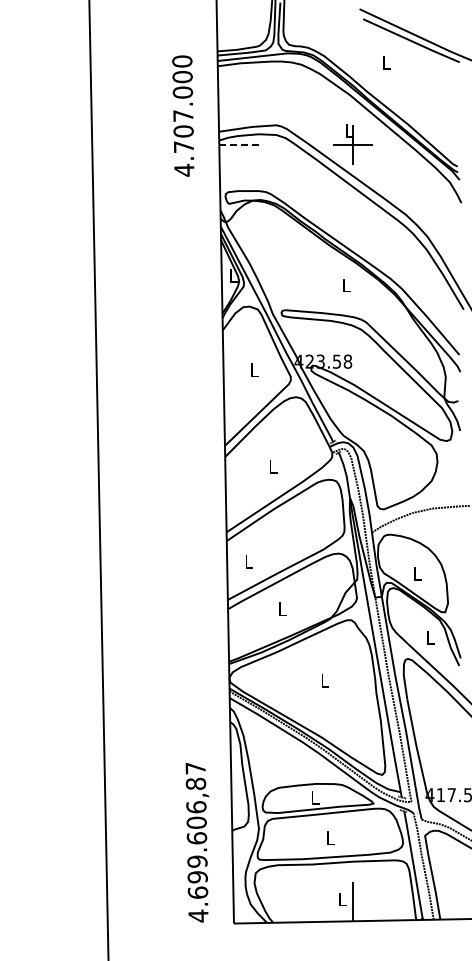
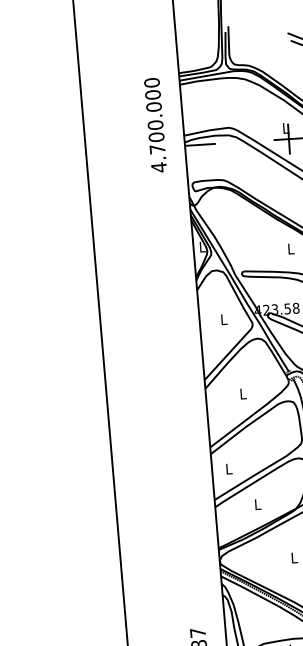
text: (183, 115) -> (155, 124), 4.707.000 -> 4.700.000
line: (239, 144) -> (200, 144), dashed -> solid

